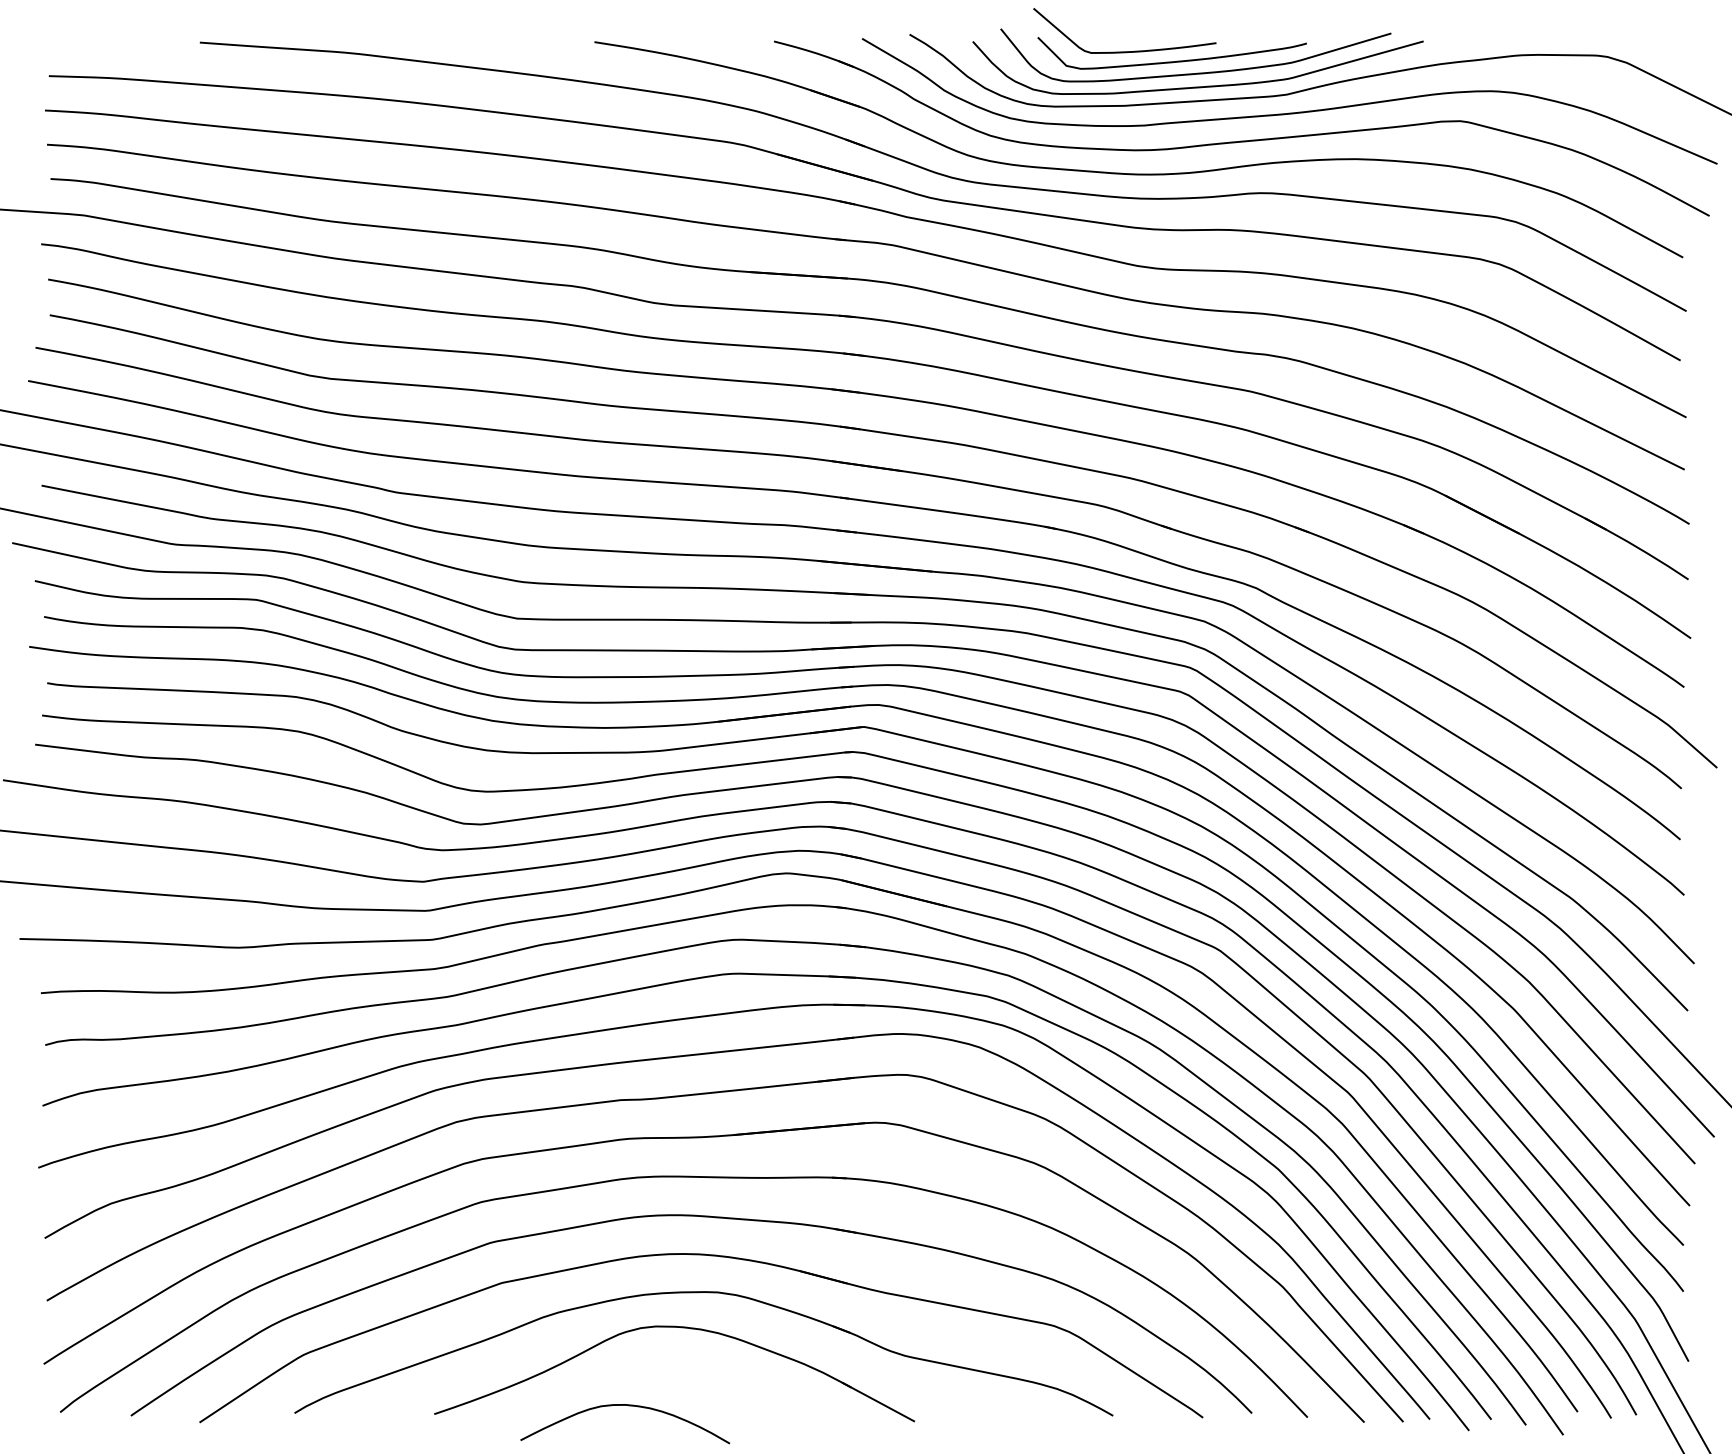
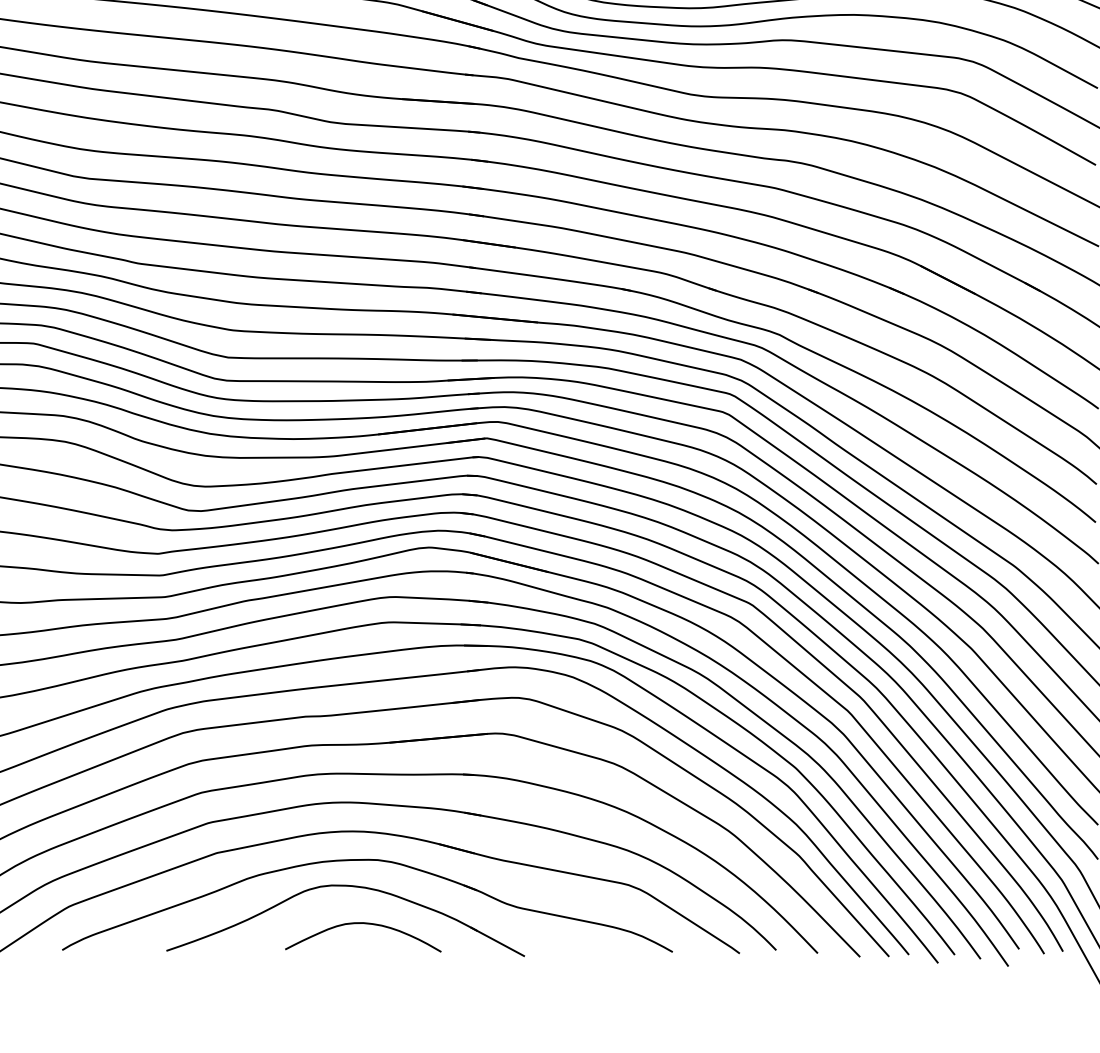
curve: (628, 1406) -> (365, 924), moved

